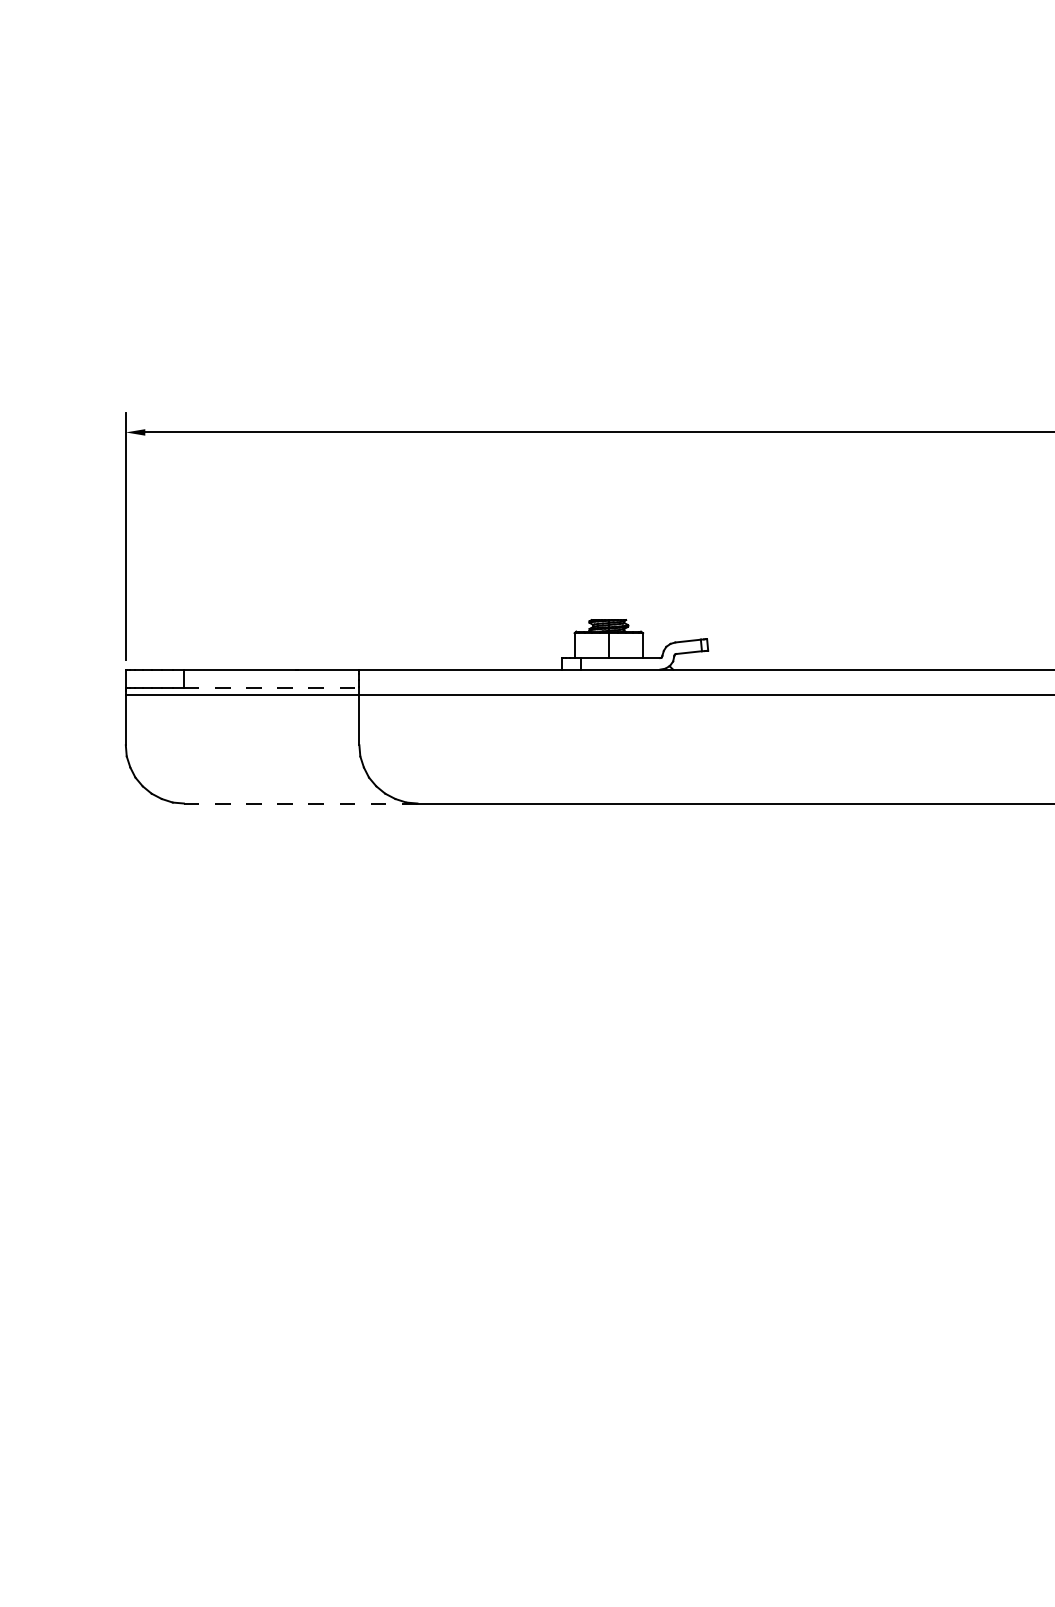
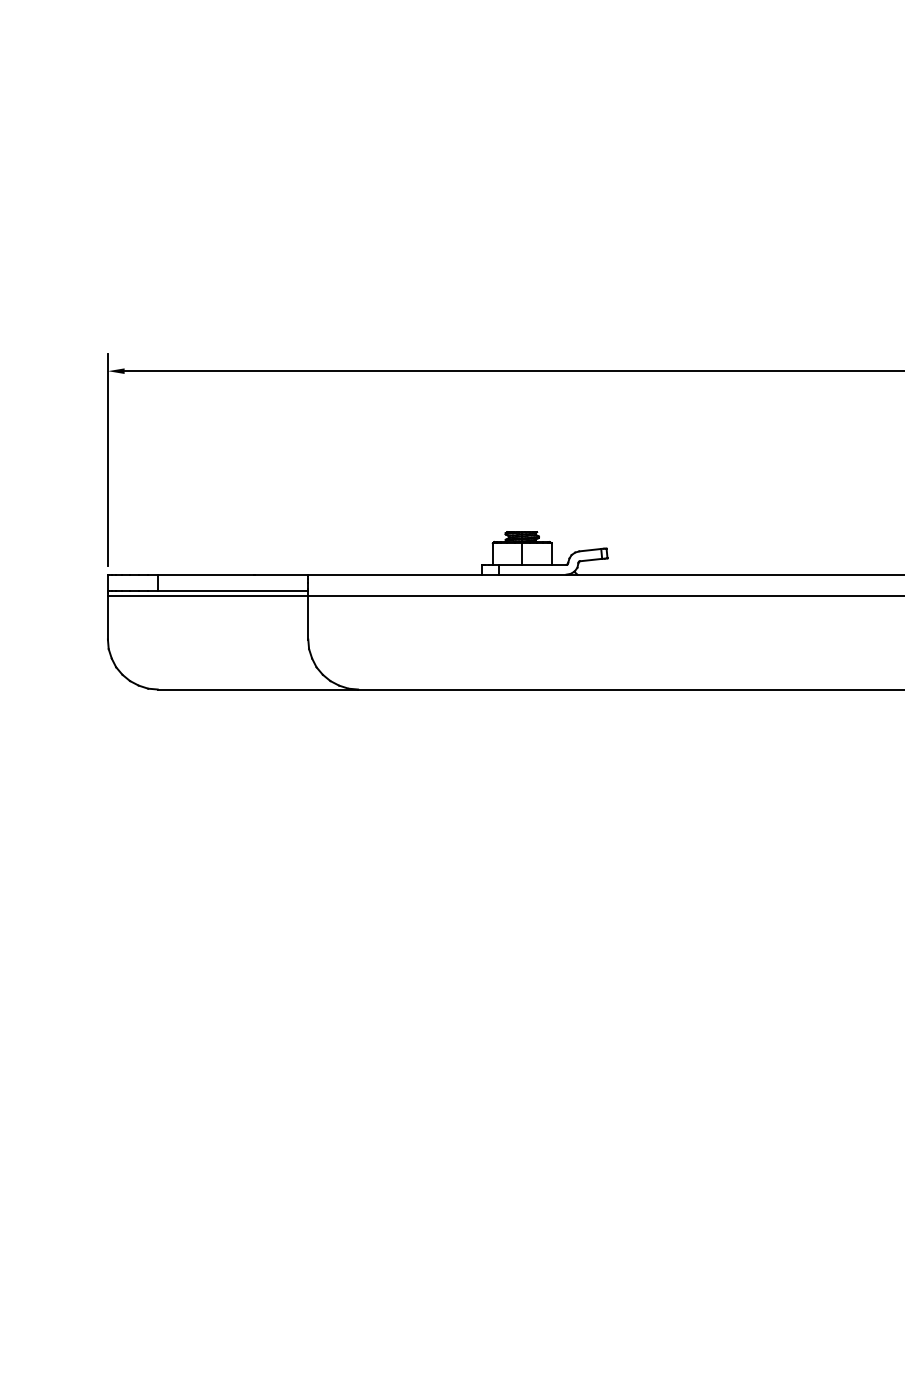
line: (272, 688) -> (233, 590), dashed -> solid
line: (300, 803) -> (257, 689), dashed -> solid

